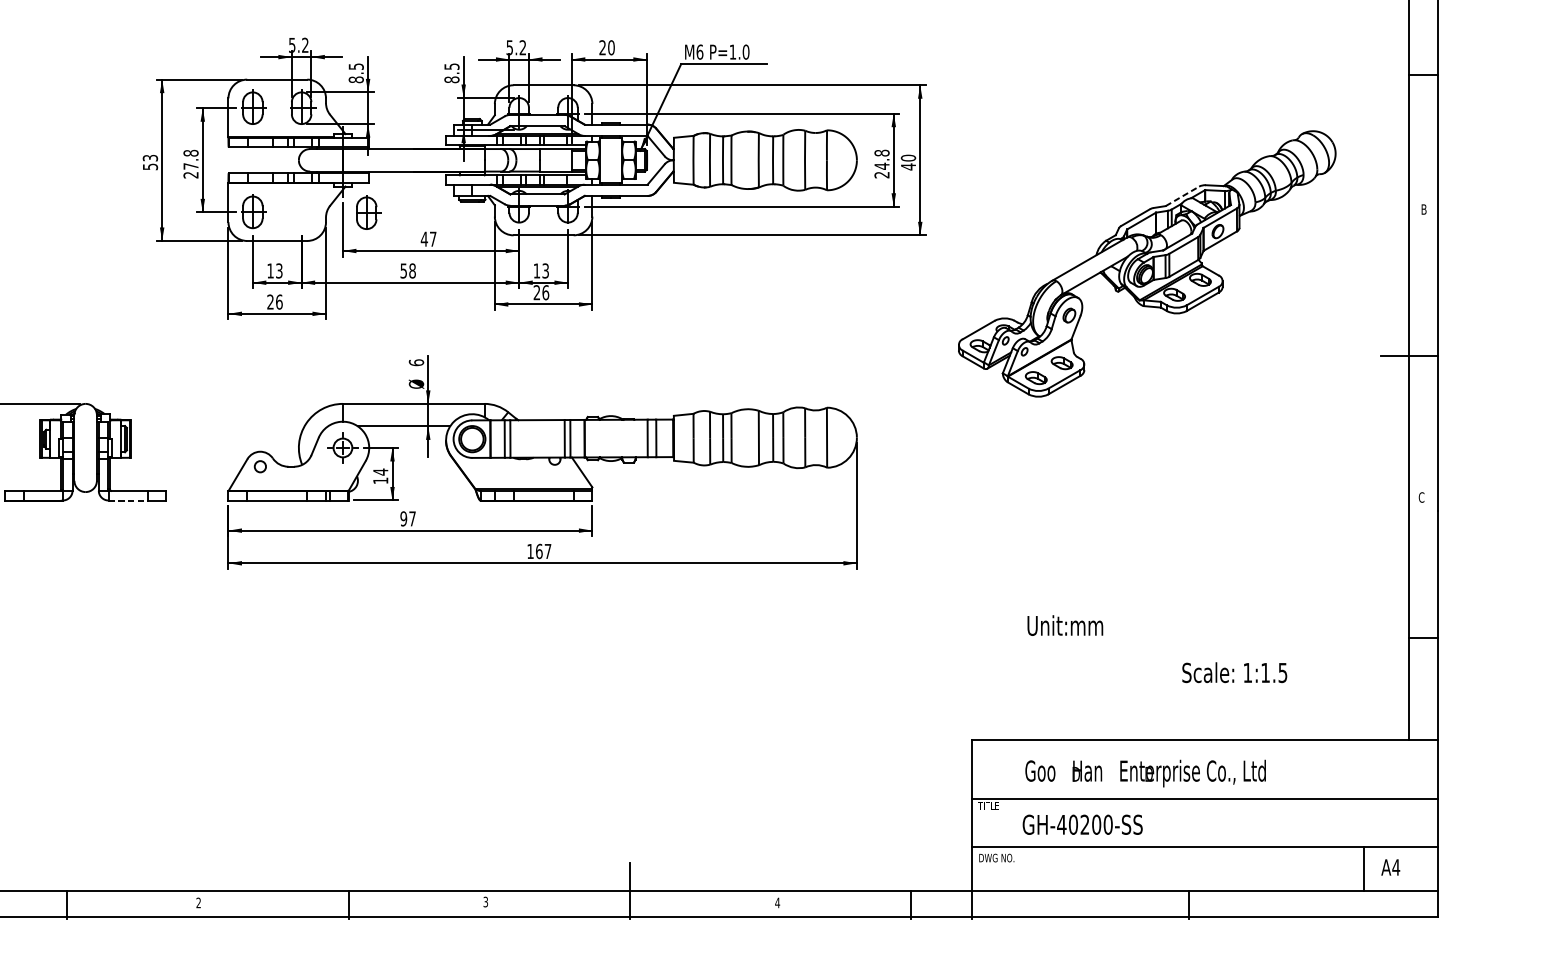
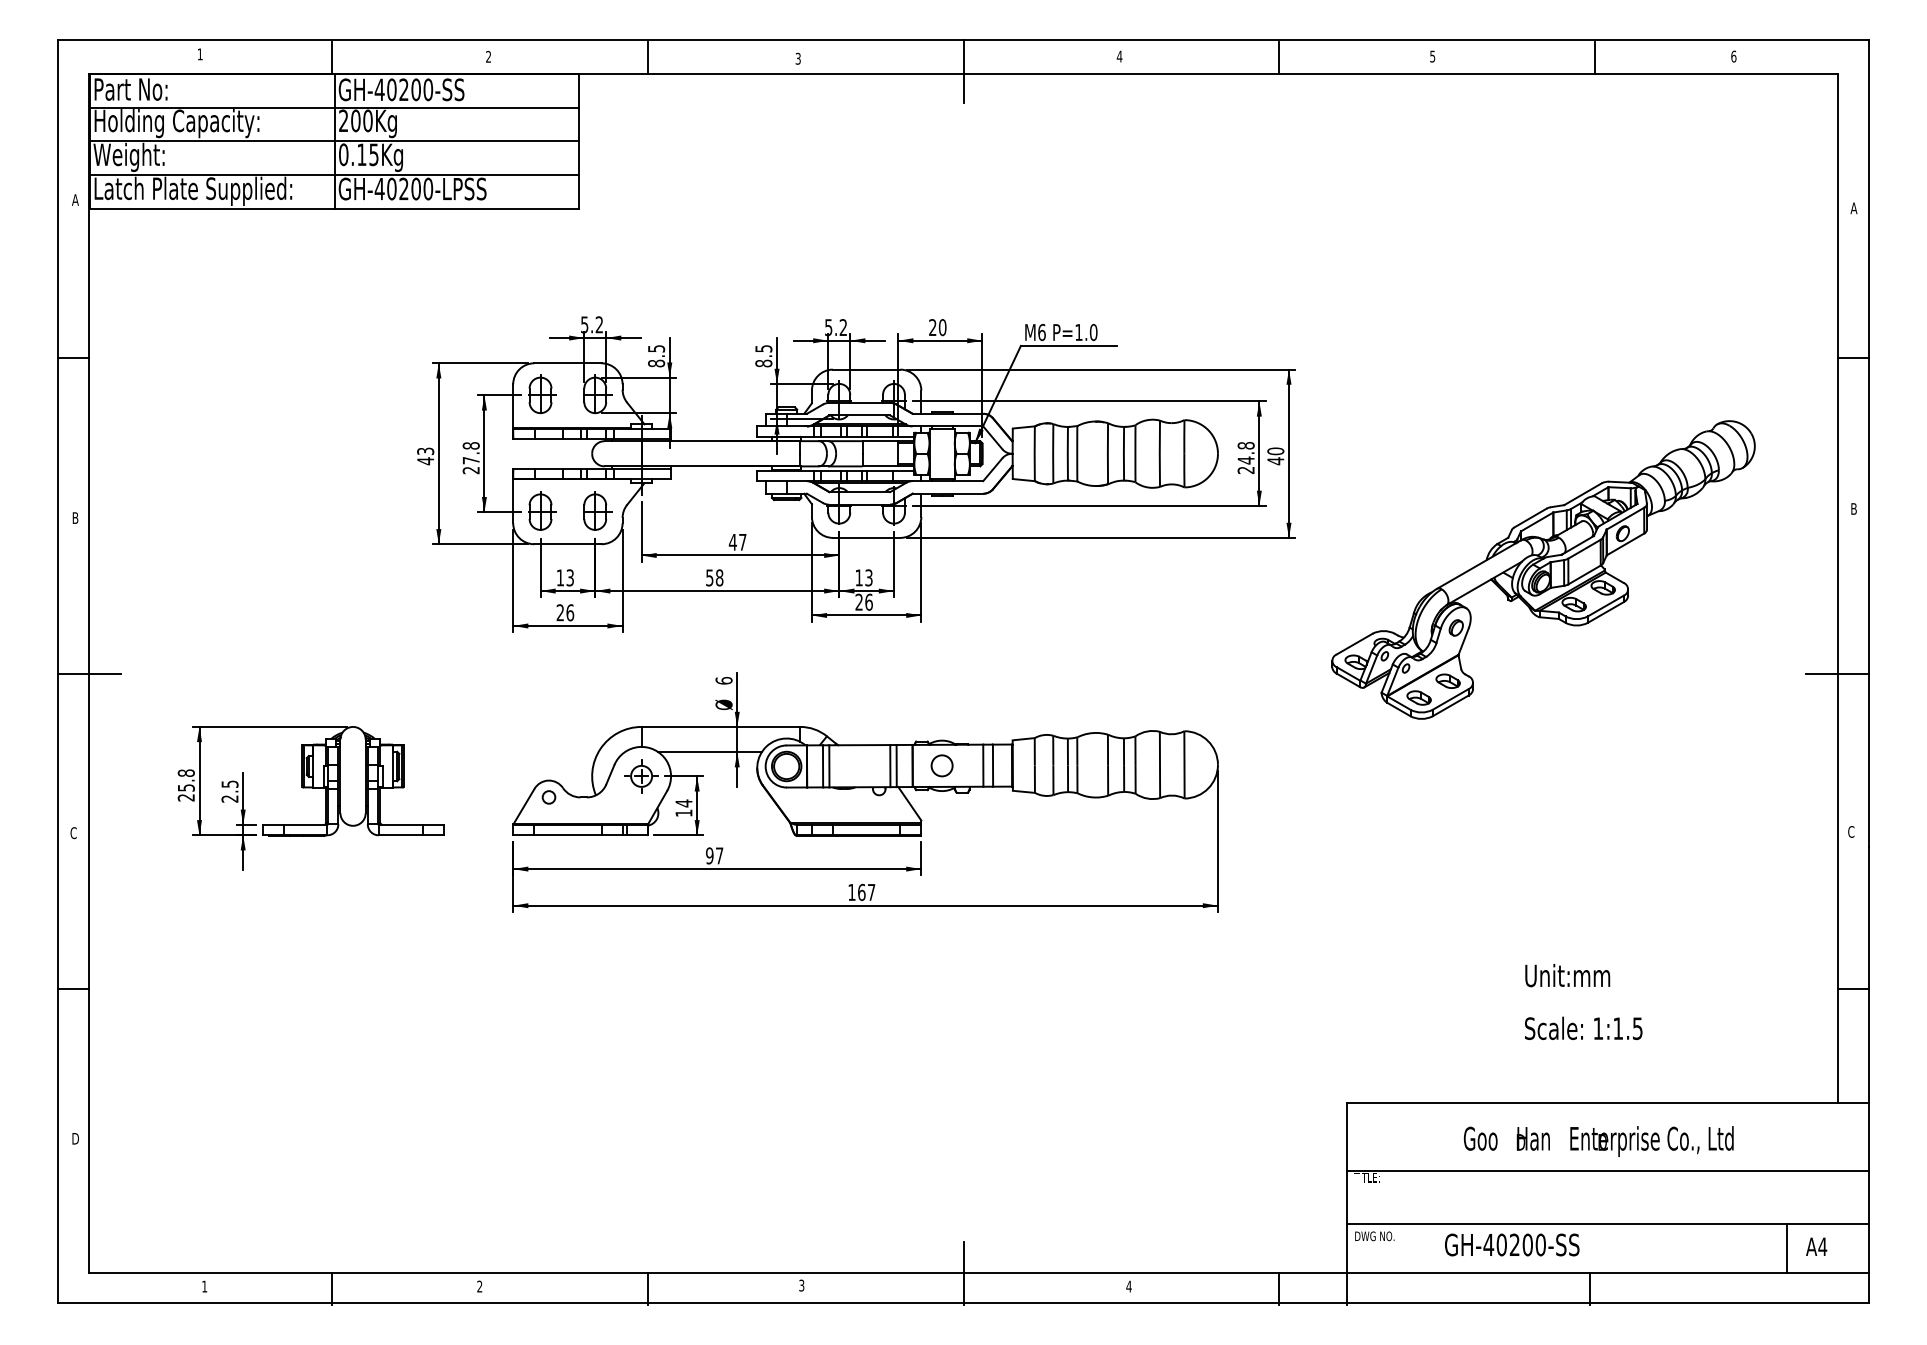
text: (150, 167) -> (425, 461), 53 -> 43
line: (1182, 196) -> (1583, 494), dashed -> solid
part: (368, 211) -> (597, 510), moved
circle: (610, 438) -> (941, 765), added
line: (127, 500) -> (400, 835), dashed -> solid
text: (1065, 625) -> (1567, 975), moved
text: (1234, 671) -> (1583, 1027), moved
text: (1145, 773) -> (1598, 1141), moved
text: (1082, 824) -> (1512, 1244), moved

